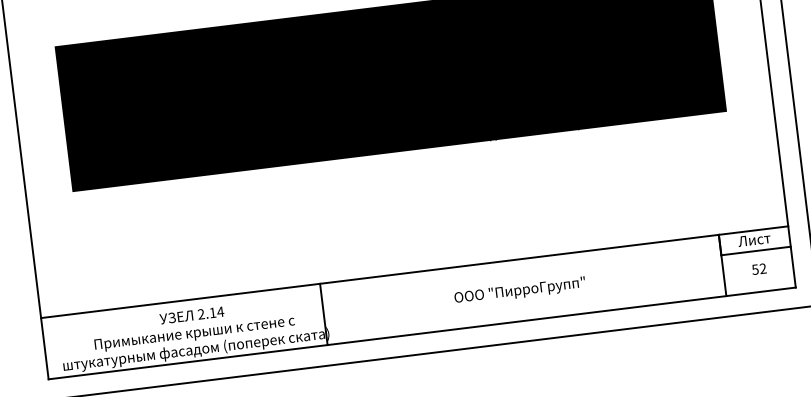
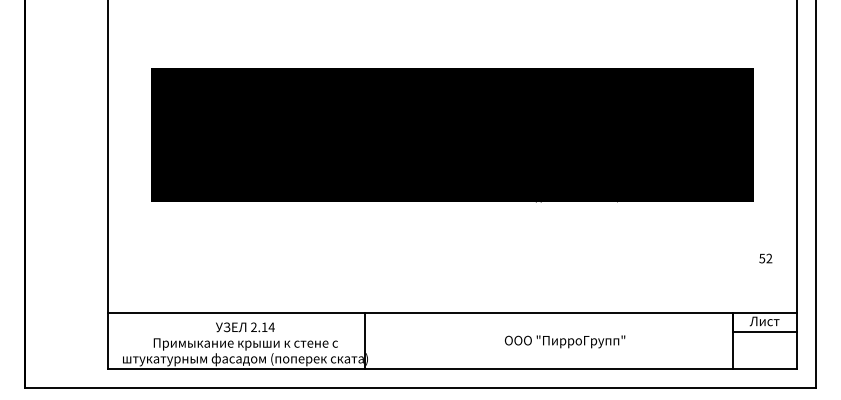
text: (758, 269) -> (765, 258), moved
text: (519, 290) -> (564, 341), moved

